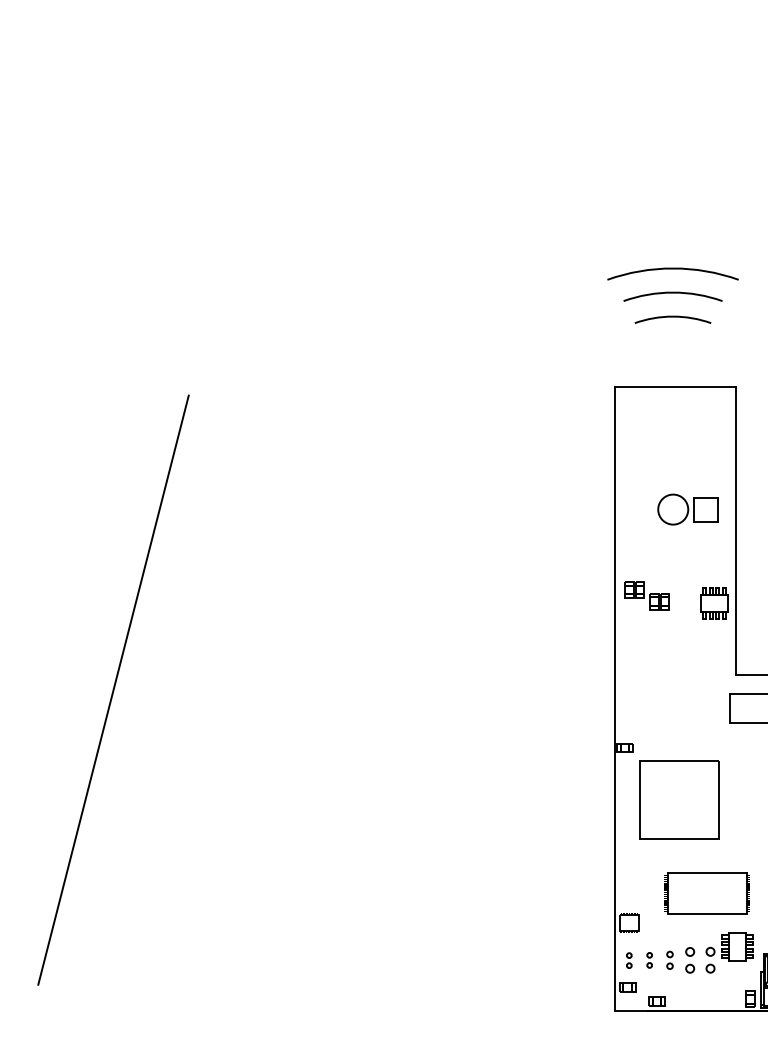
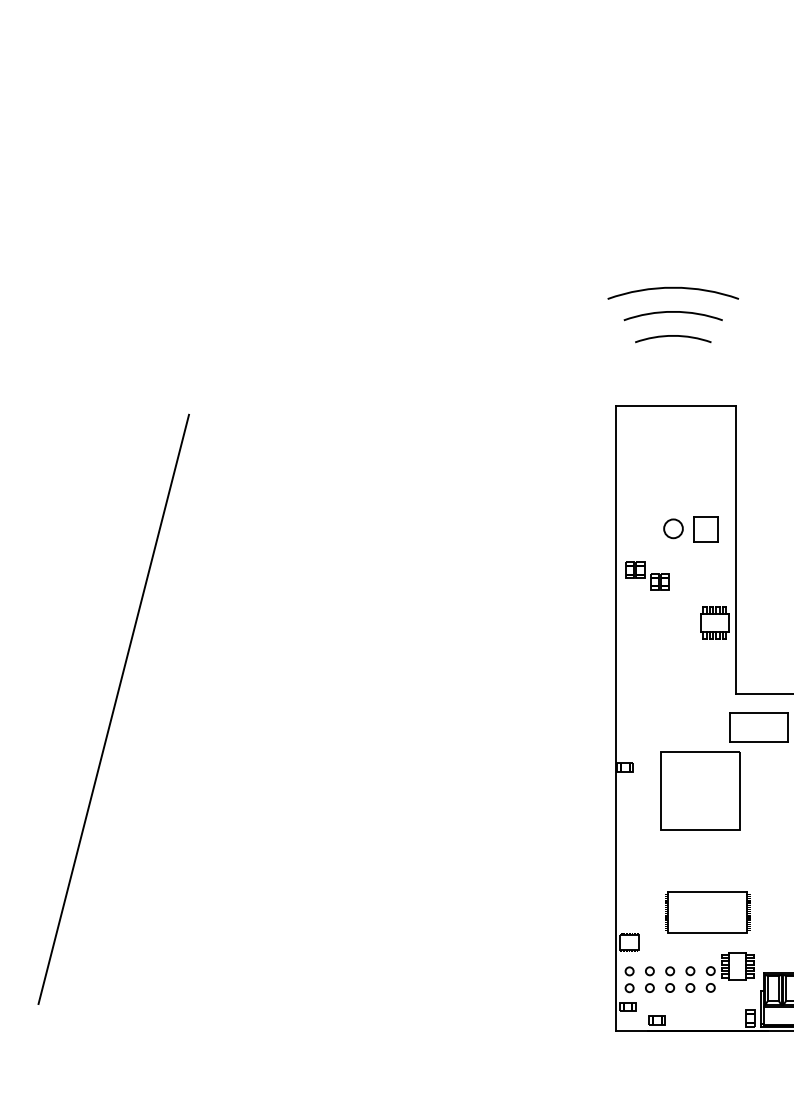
circle: (673, 509) -> (673, 528), size x0.62
part: (647, 595) -> (647, 575), moved
part: (679, 799) -> (700, 790), moved
part: (629, 960) -> (629, 979), size x1.67
part: (649, 960) -> (649, 979), size x1.67
part: (670, 960) -> (670, 979), size x1.43

